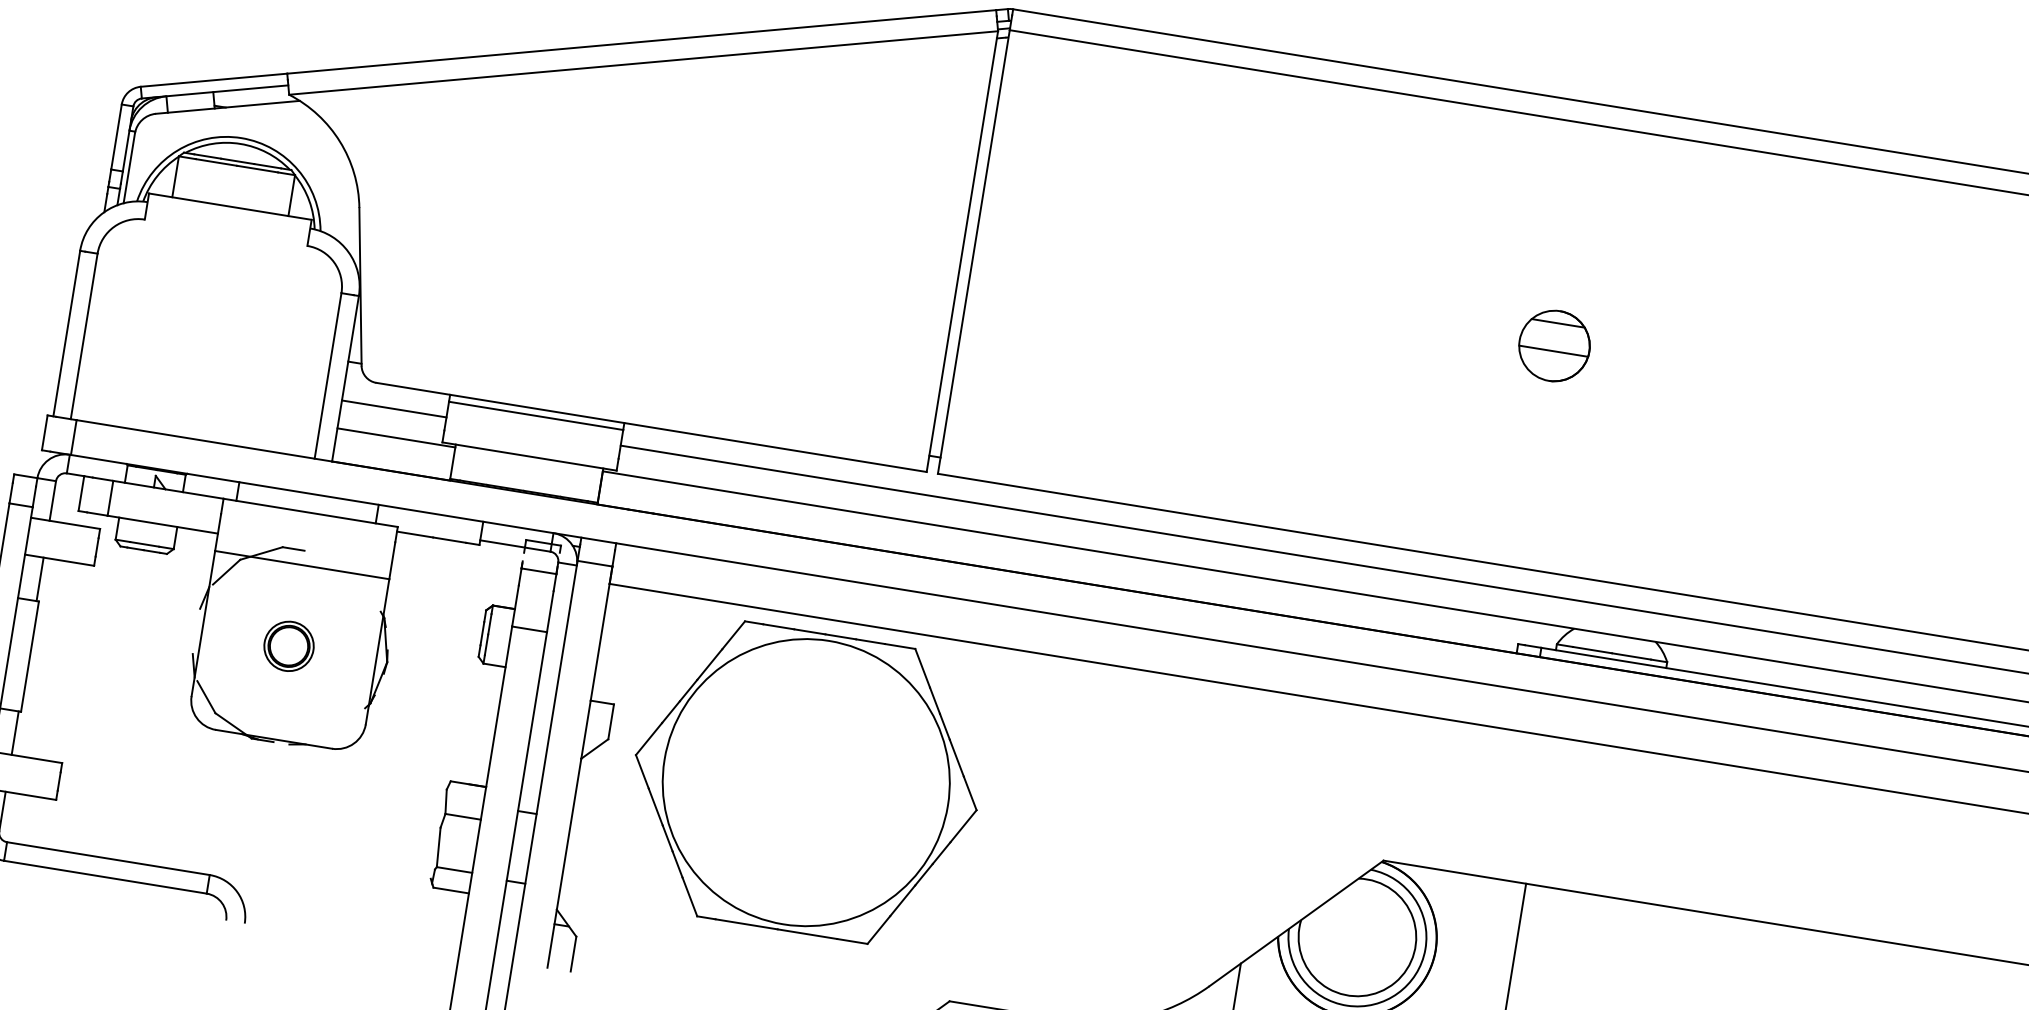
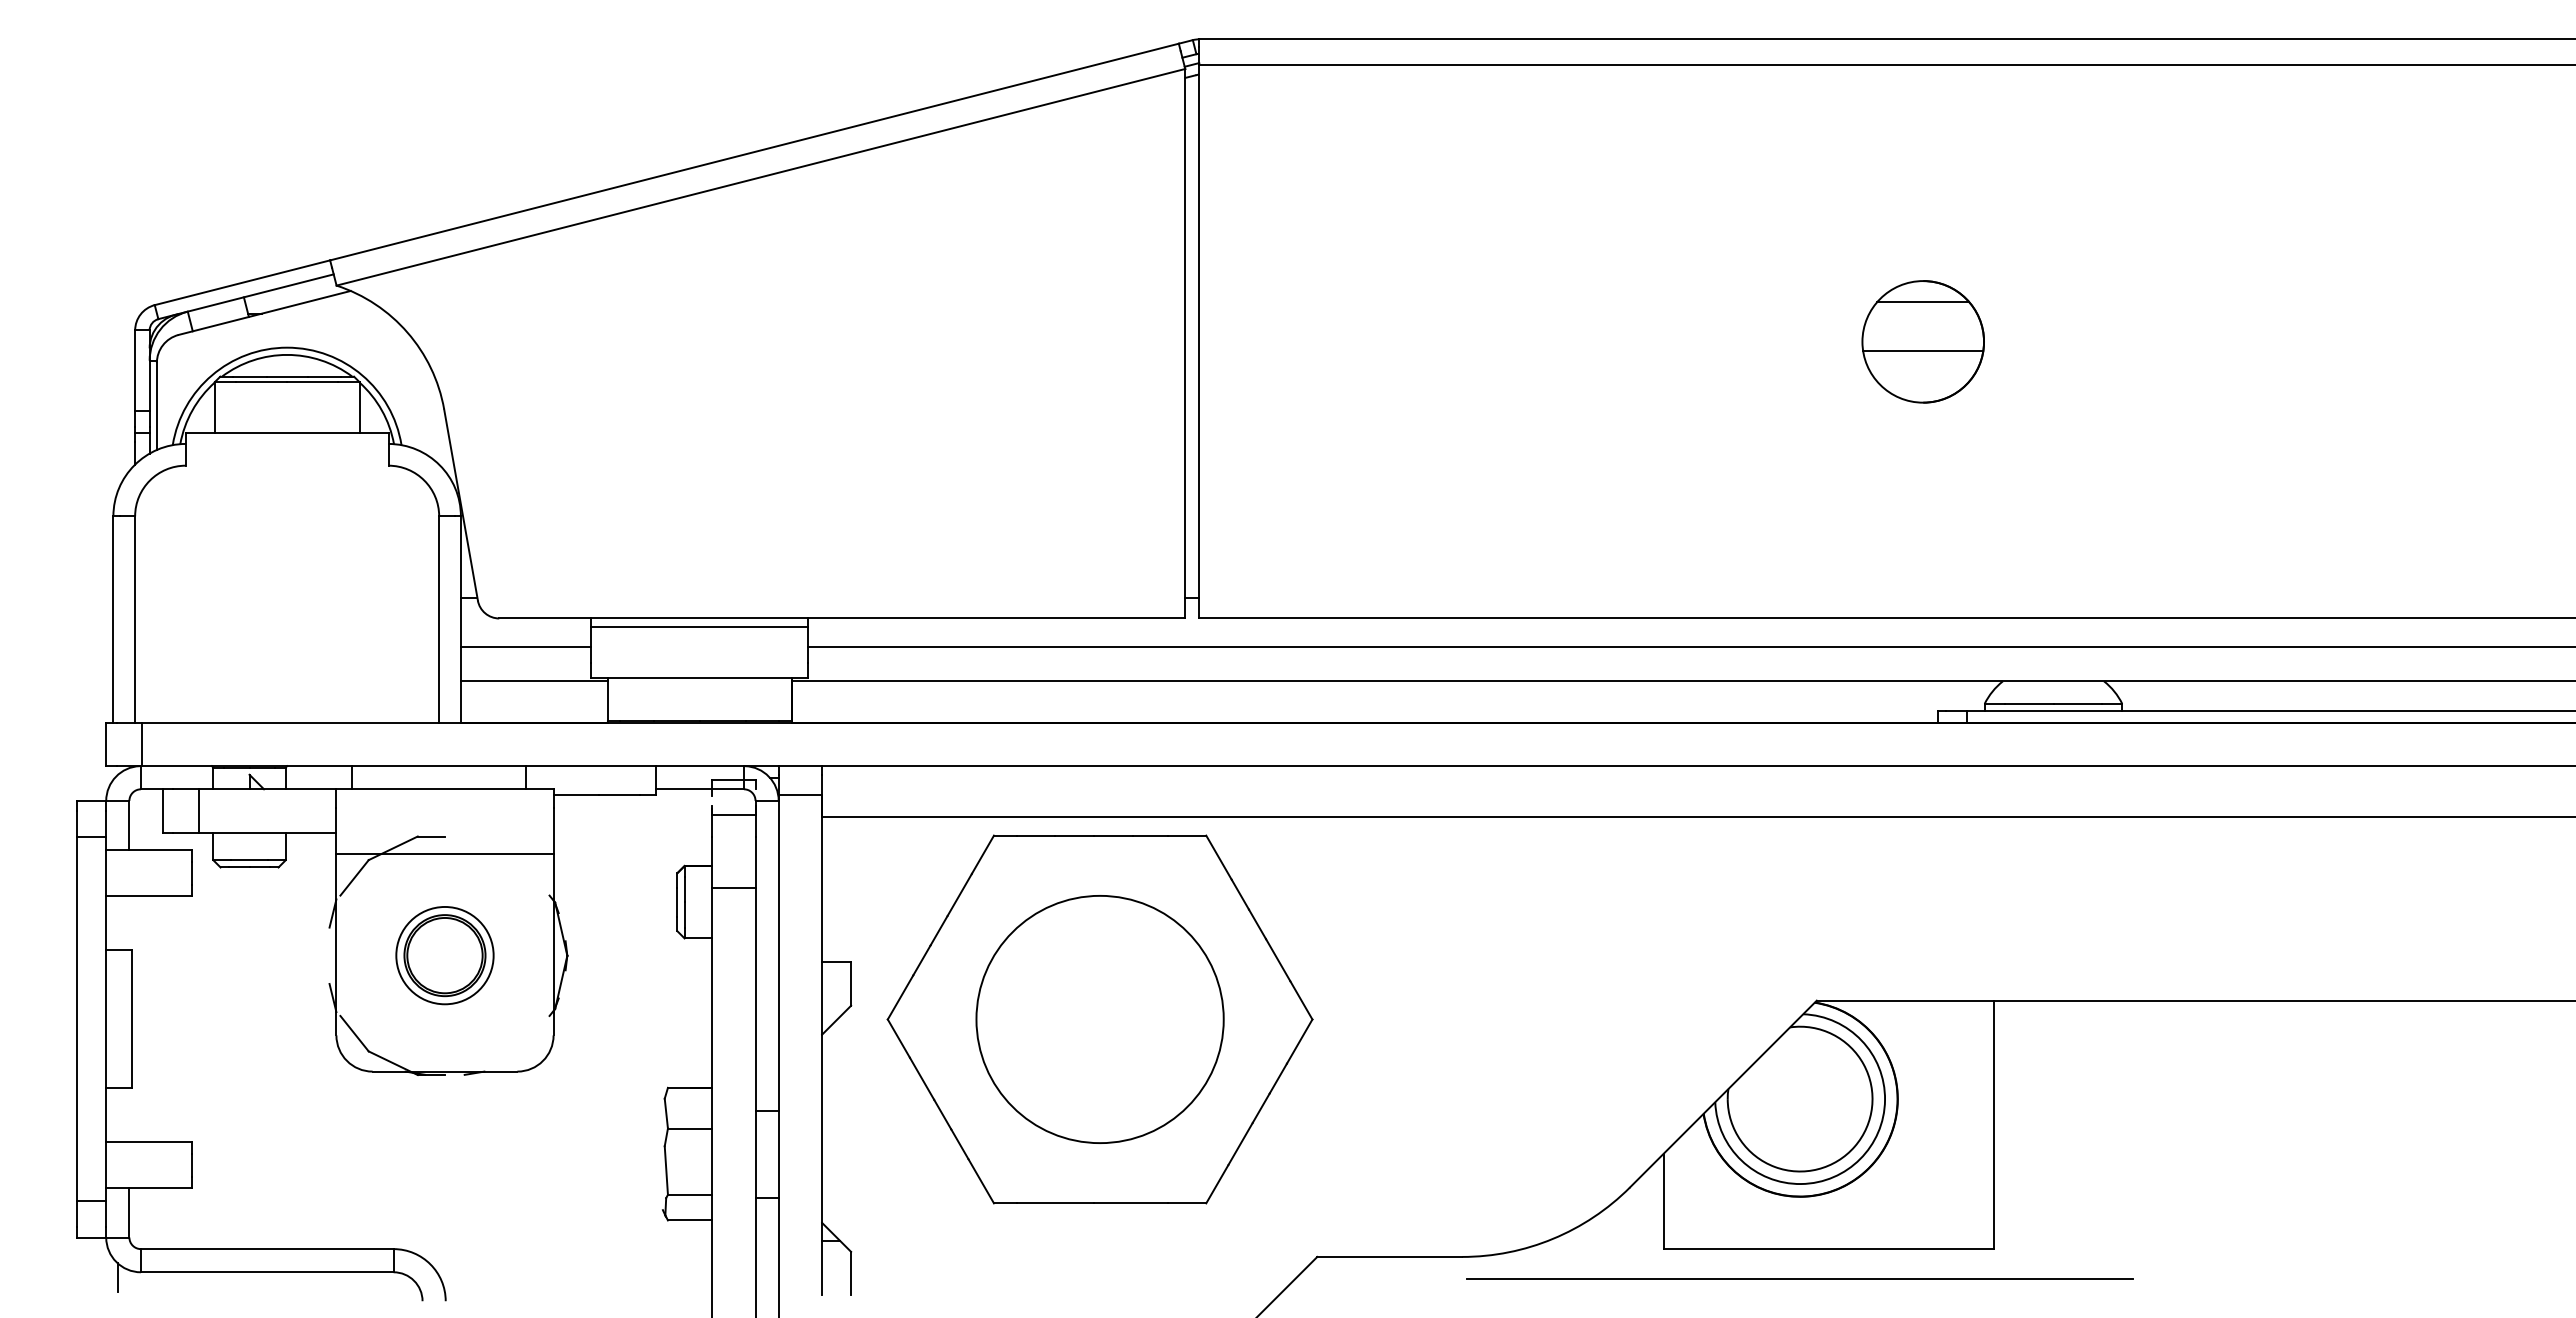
part: (1554, 345) -> (1922, 341), size x1.4
line: (40, 579) -> (129, 923), removed
part: (288, 646) -> (444, 955), size x1.6
line: (15, 732) -> (129, 1114), removed
circle: (805, 782) -> (1099, 1019), size x0.7

